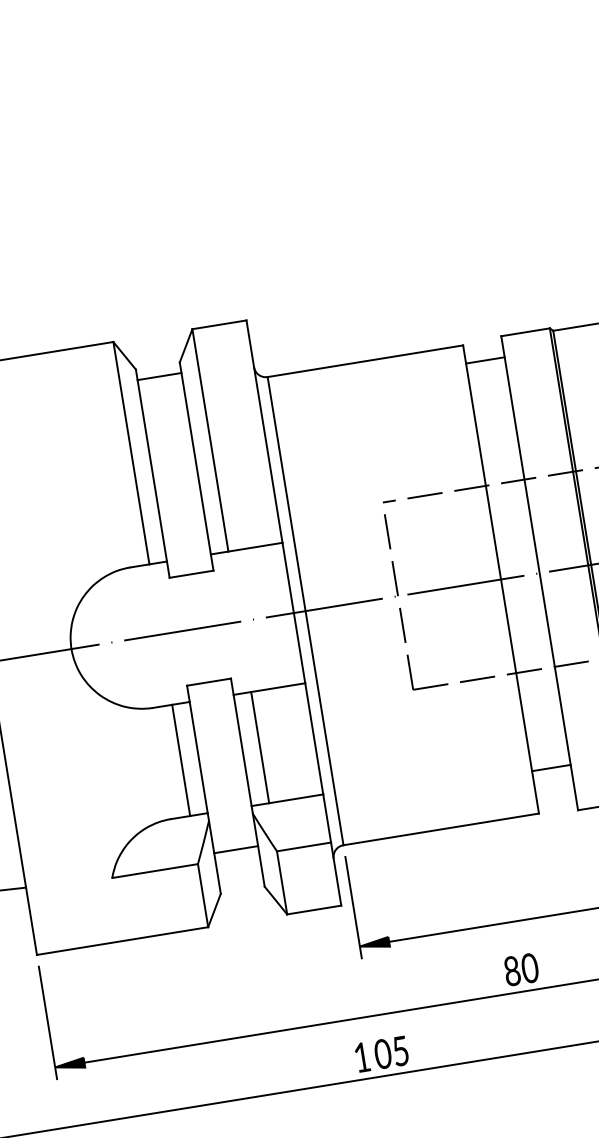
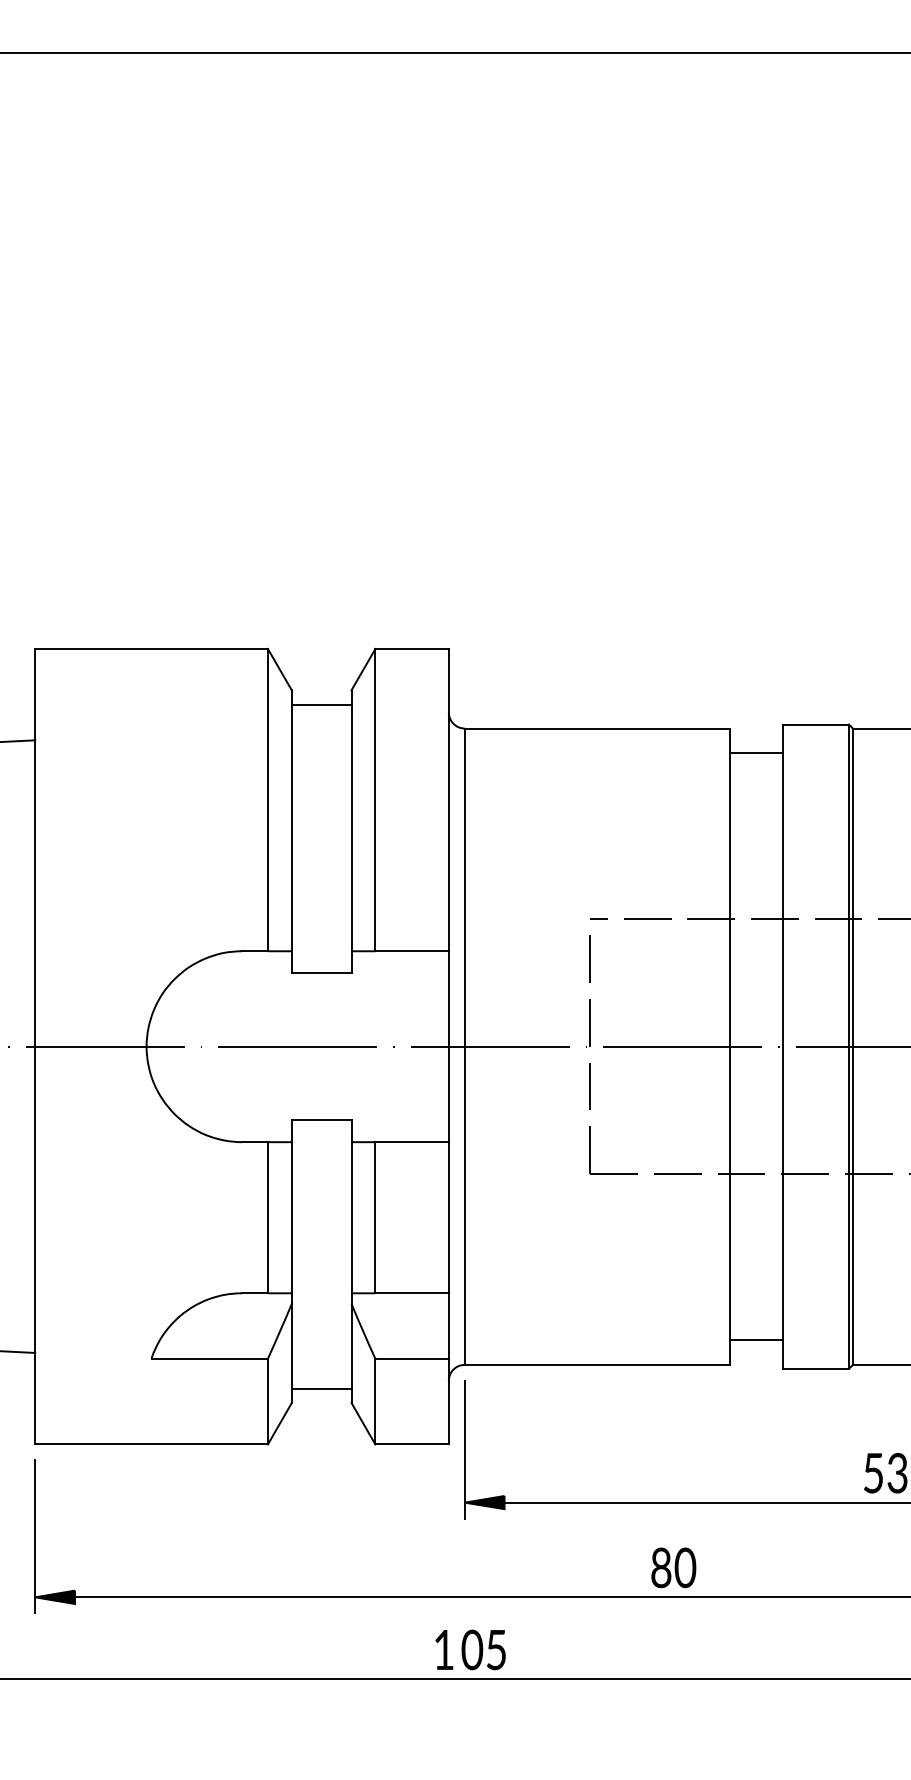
line: (551, 768) -> (756, 1340), moved
line: (236, 849) -> (321, 1388), moved

